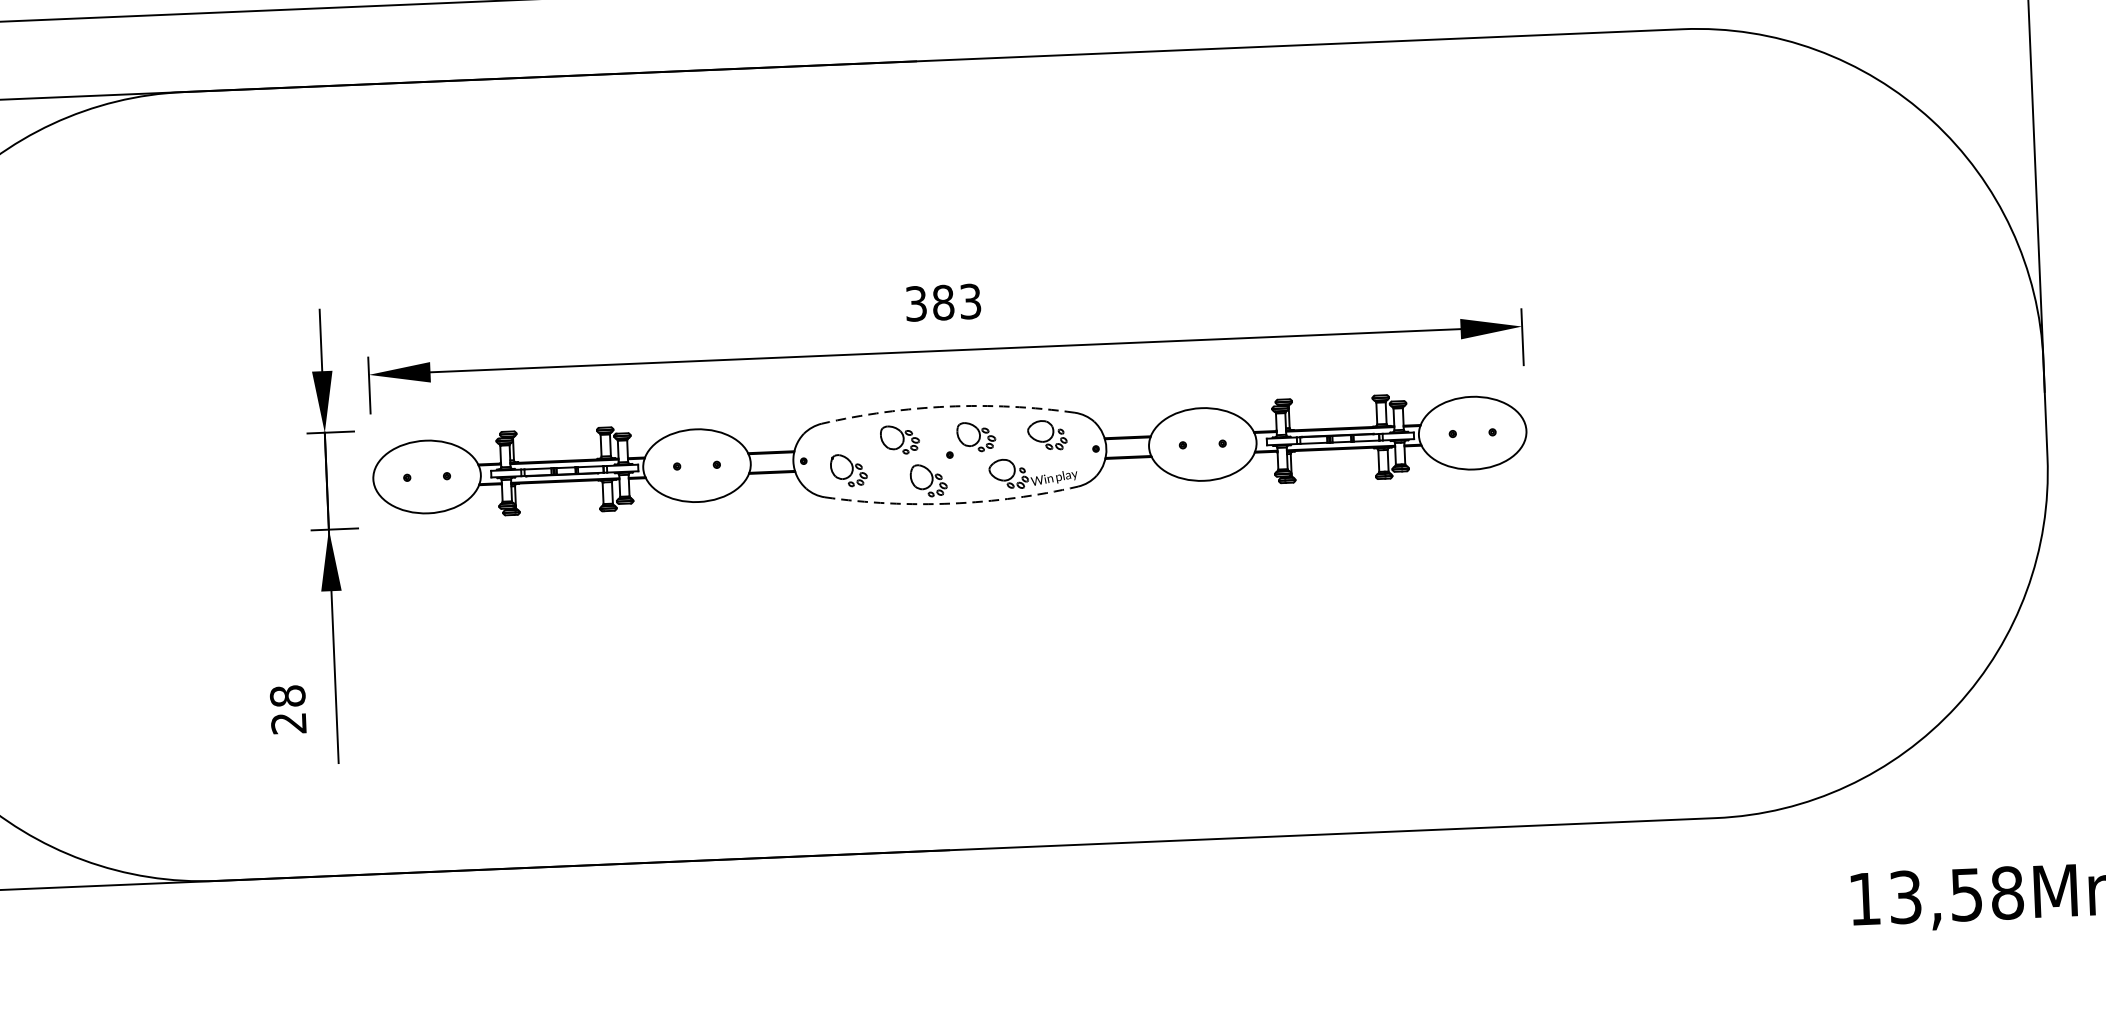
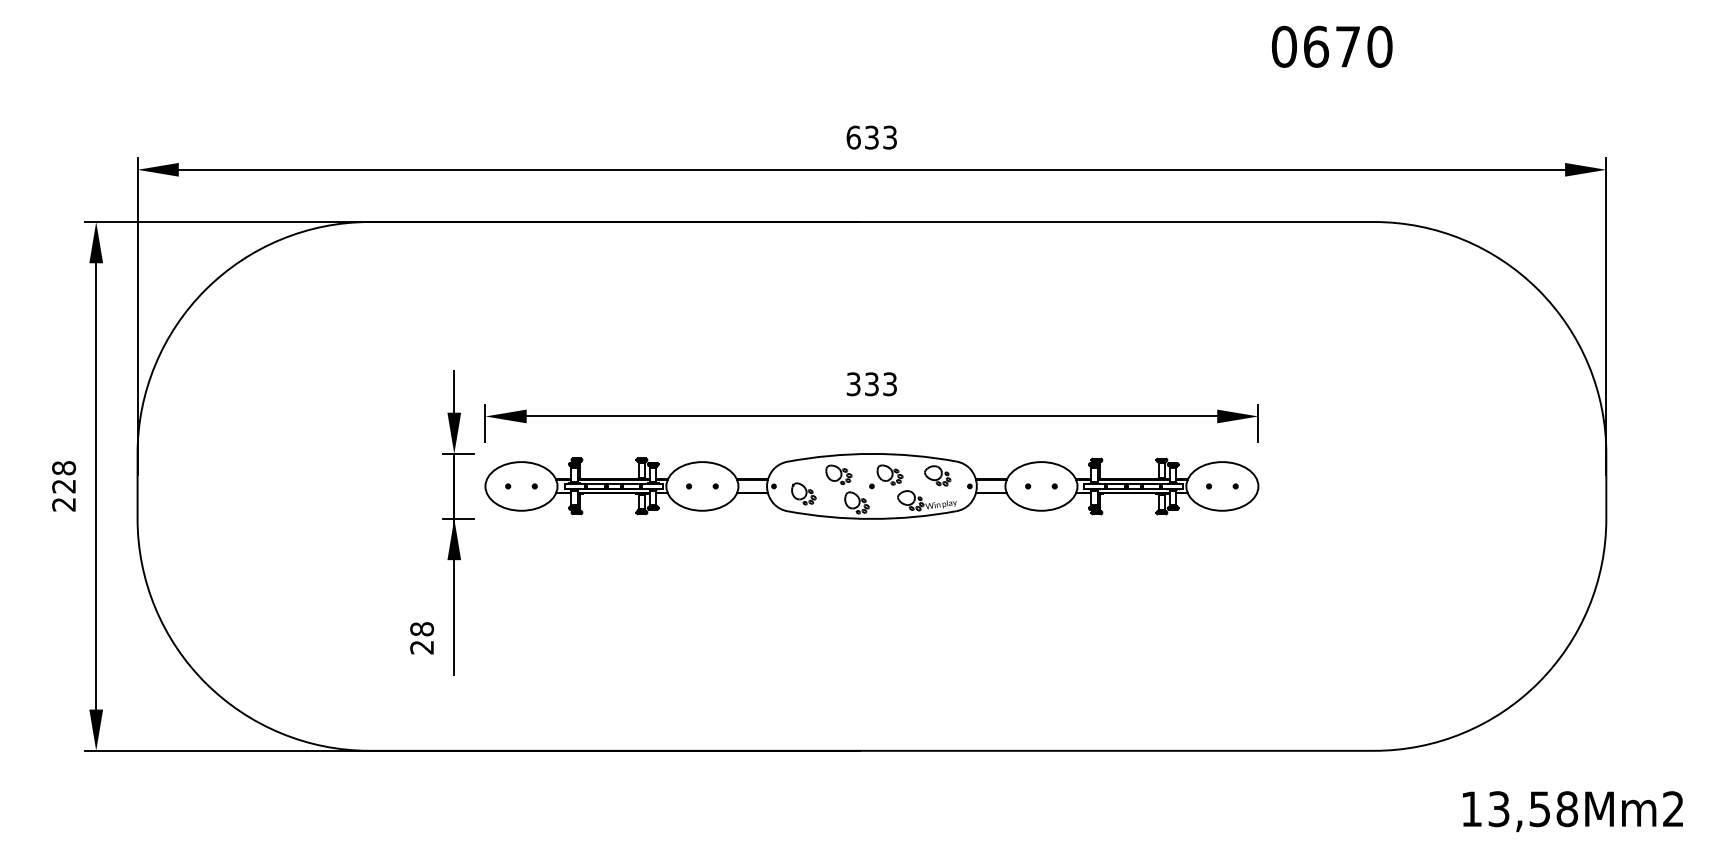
text: (942, 303) -> (871, 384), 383 -> 333
arc: (947, 405) -> (871, 453), dashed -> solid
arc: (951, 502) -> (871, 518), dashed -> solid

